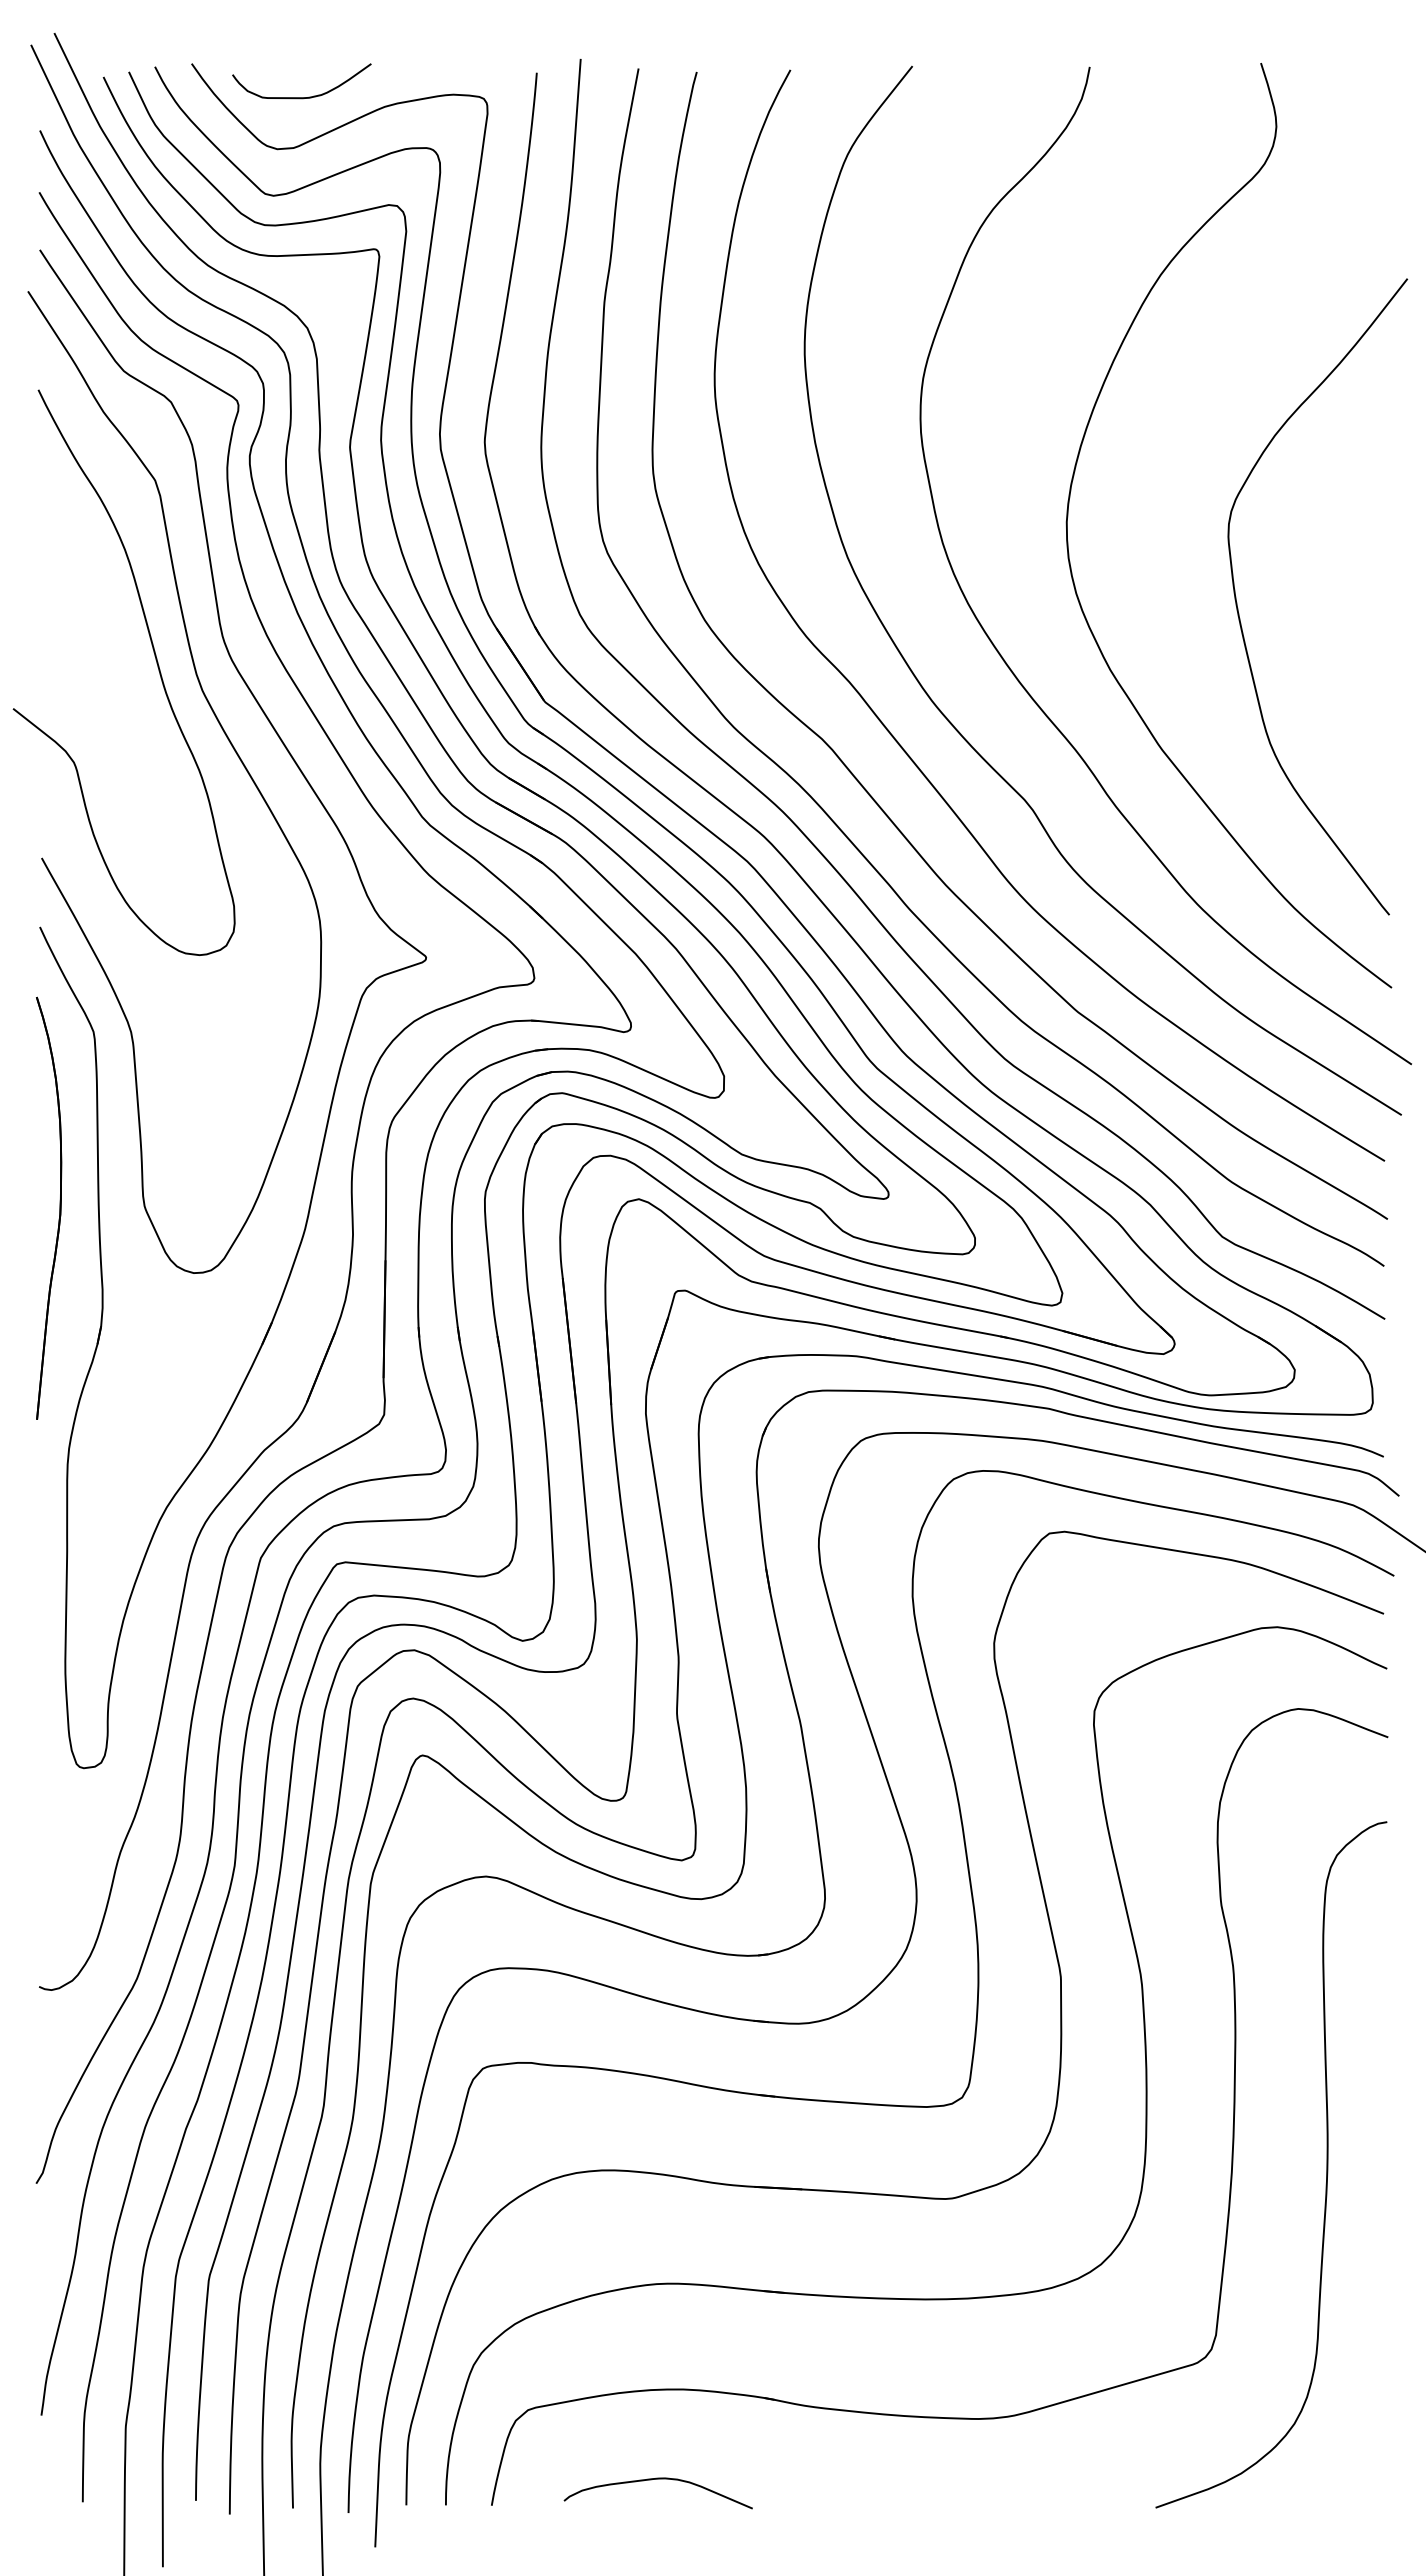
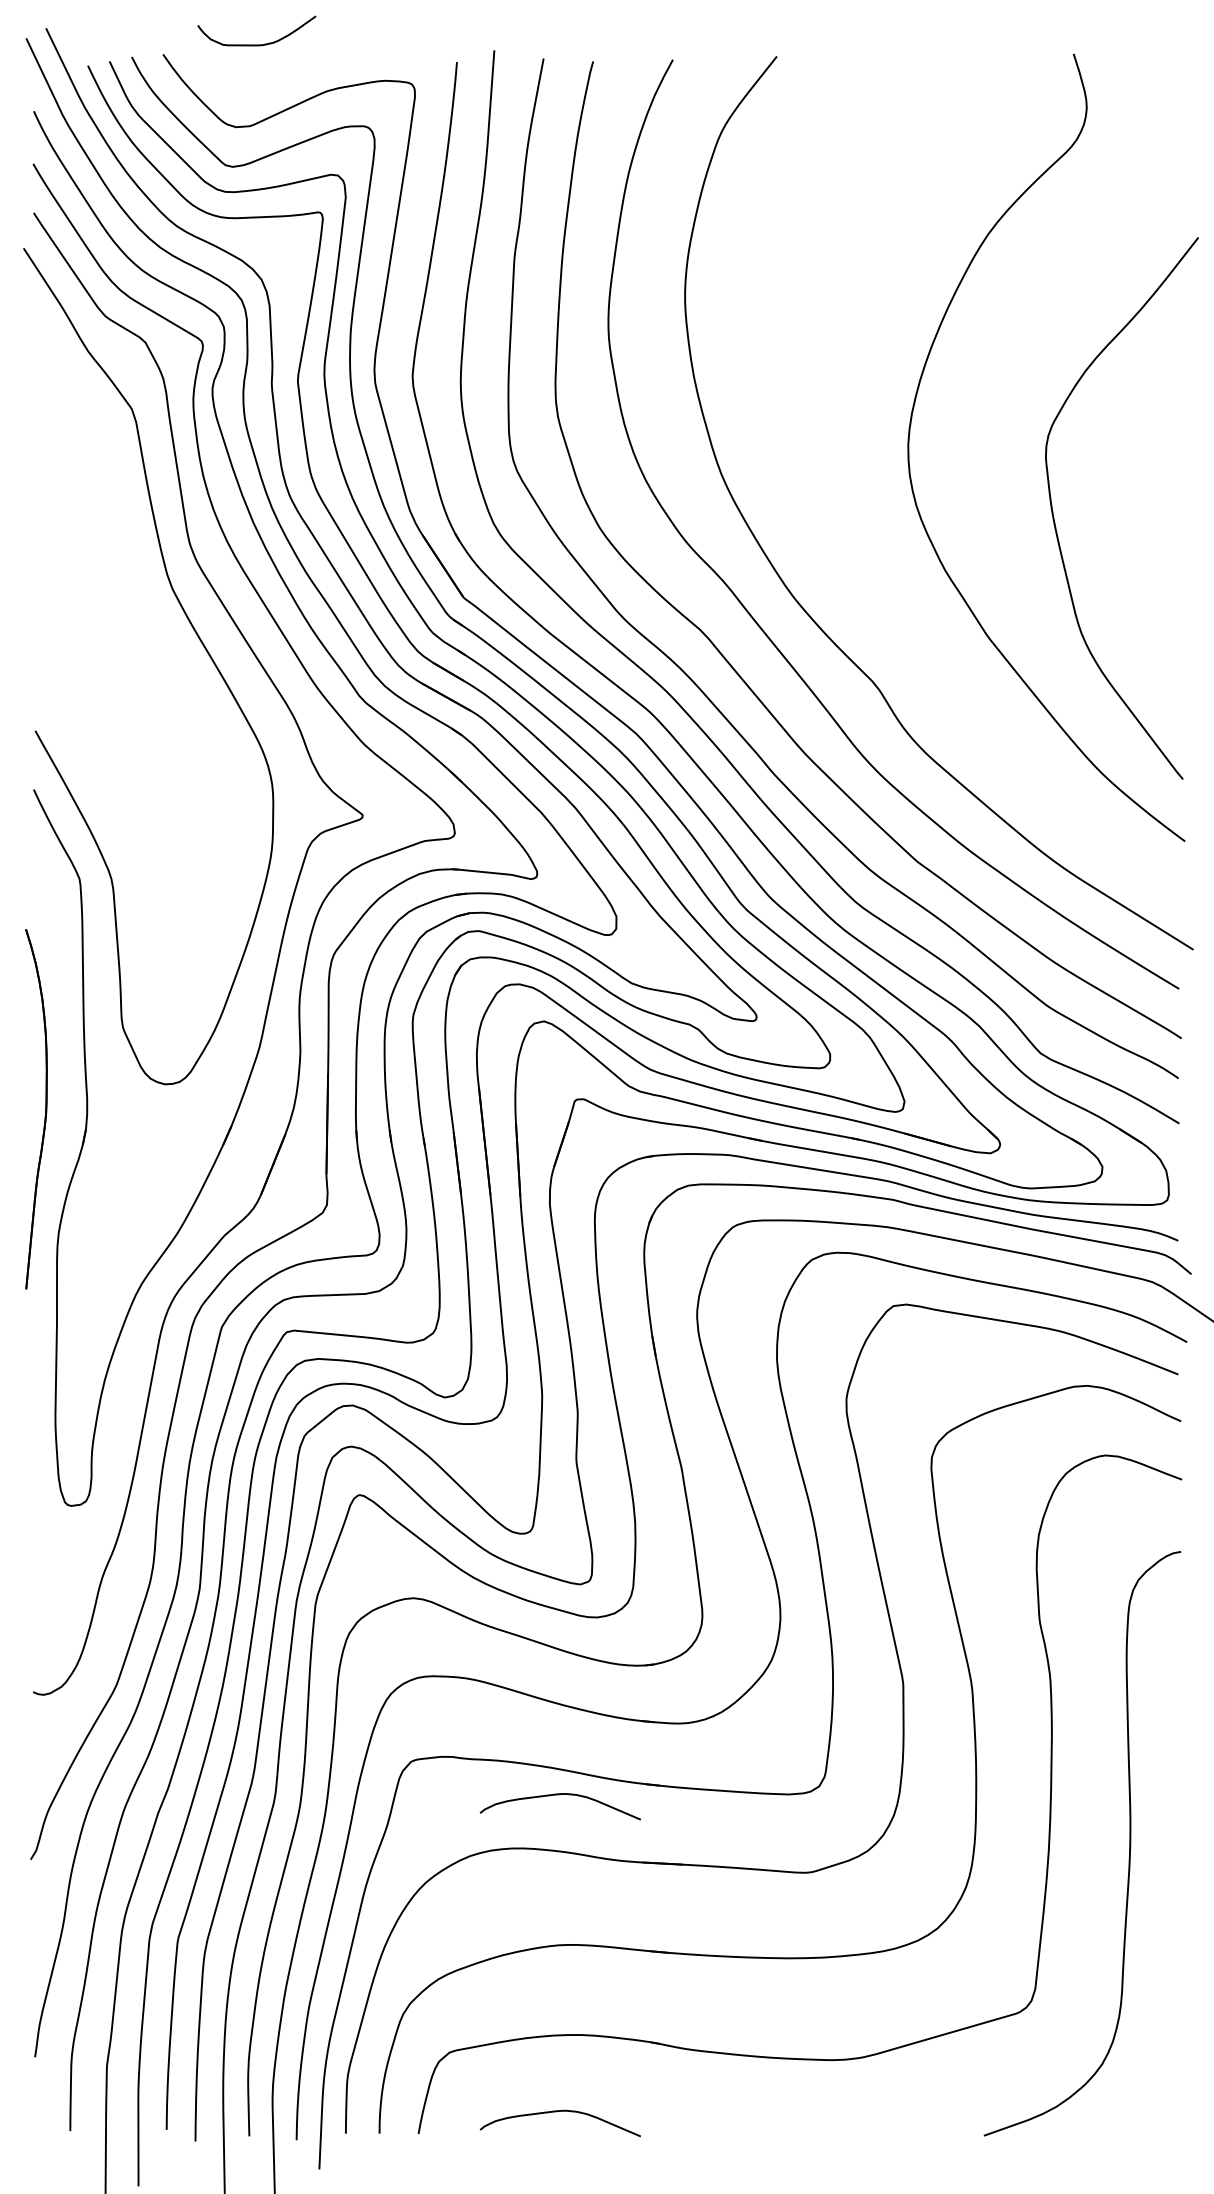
curve: (301, 97) -> (256, 44), moved
curve: (155, 660) -> (132, 562), removed
curve: (1015, 674) -> (864, 574), removed
part: (59, 1207) -> (45, 1108), moved
curve: (657, 2107) -> (559, 1794), added

